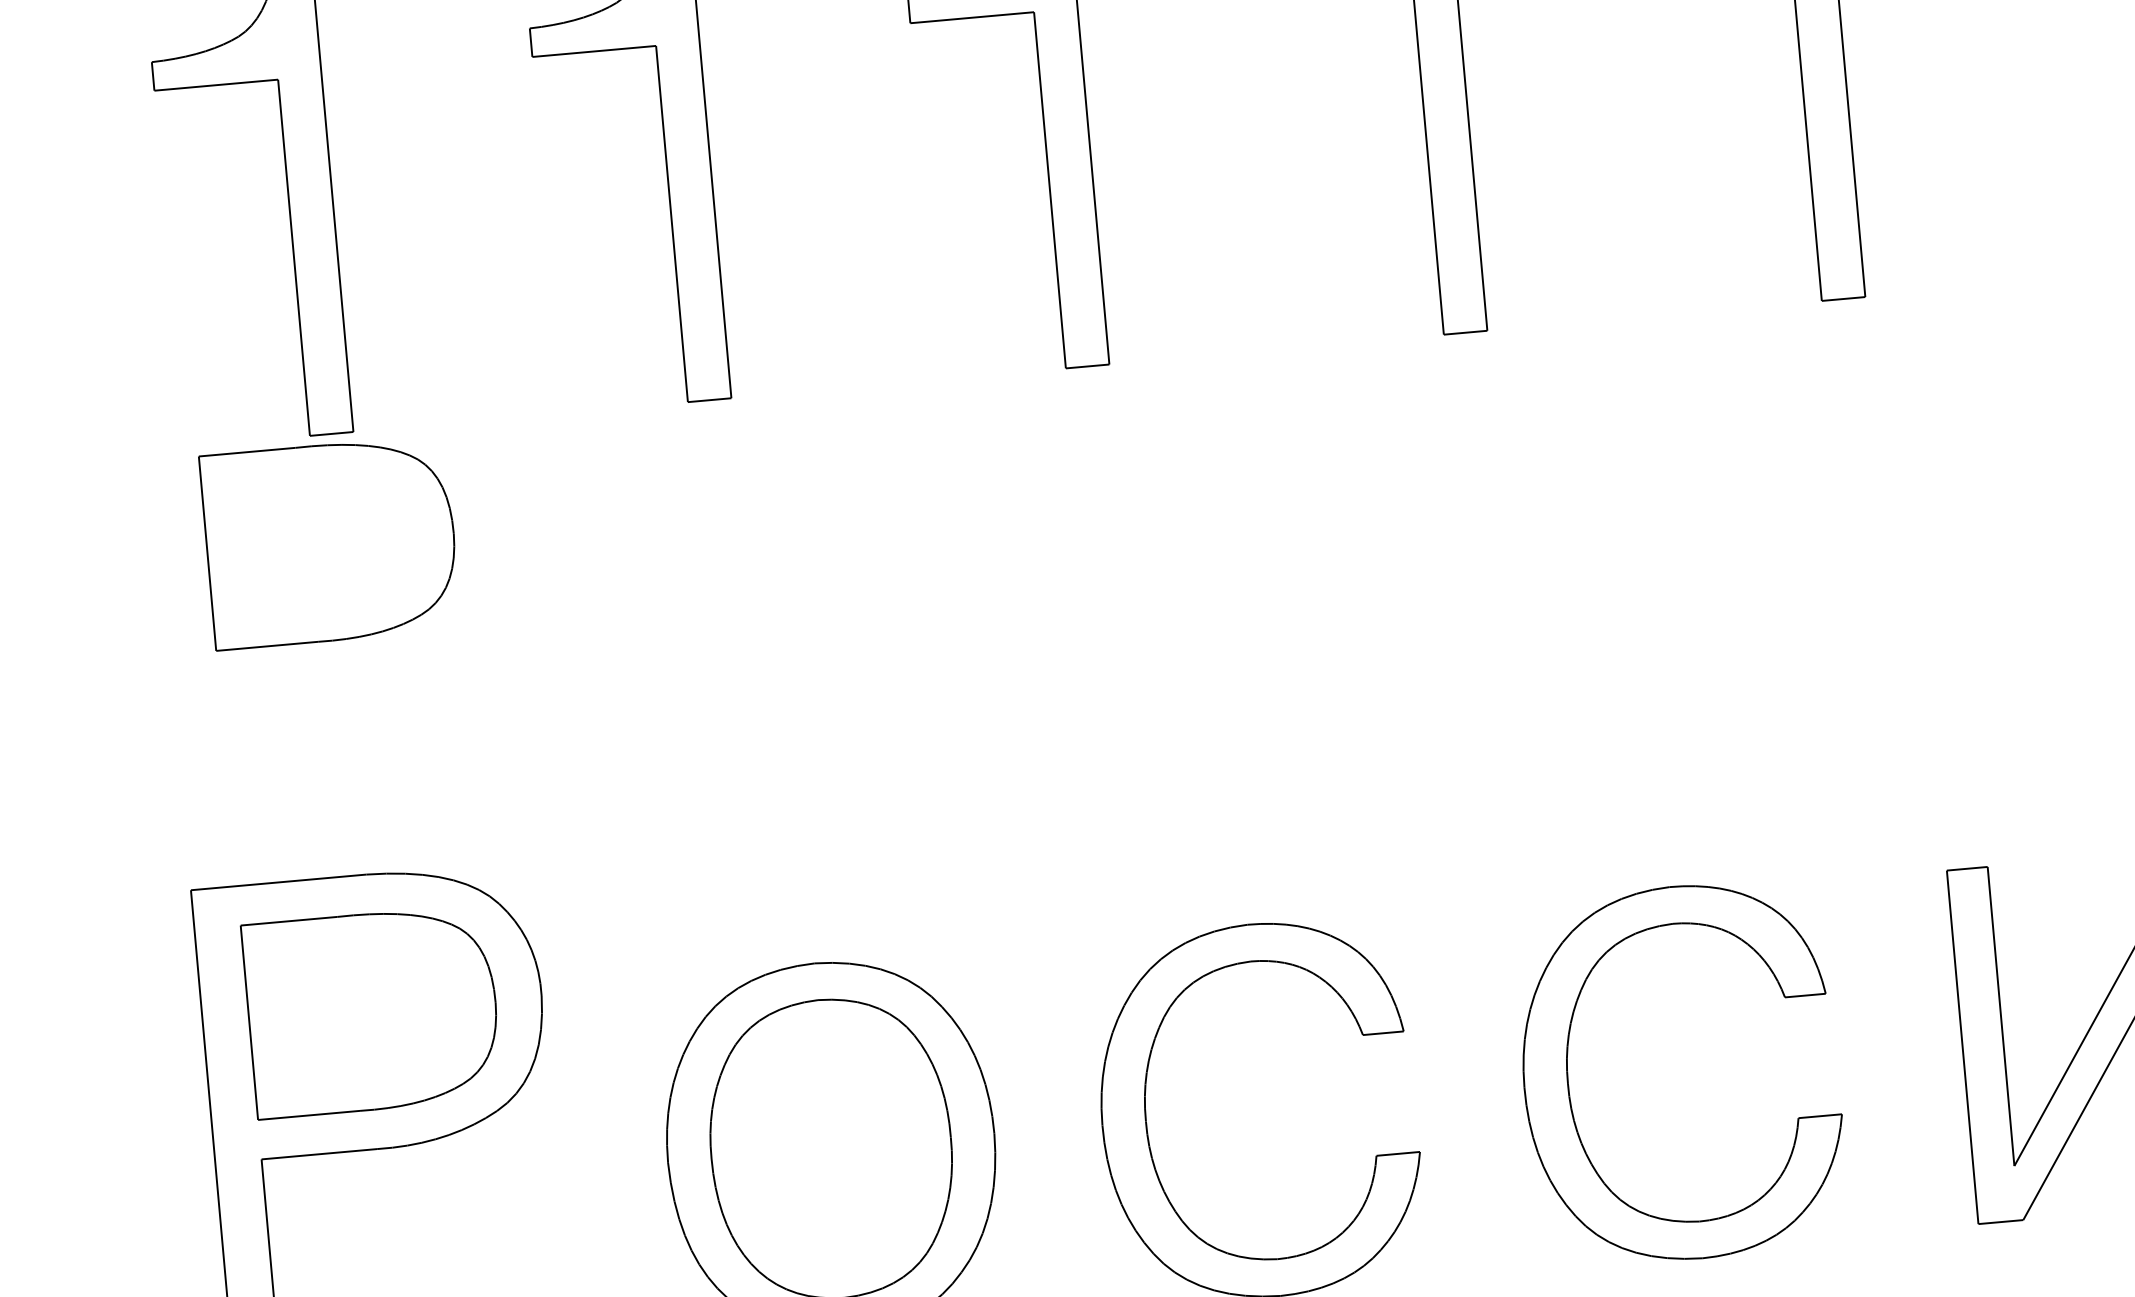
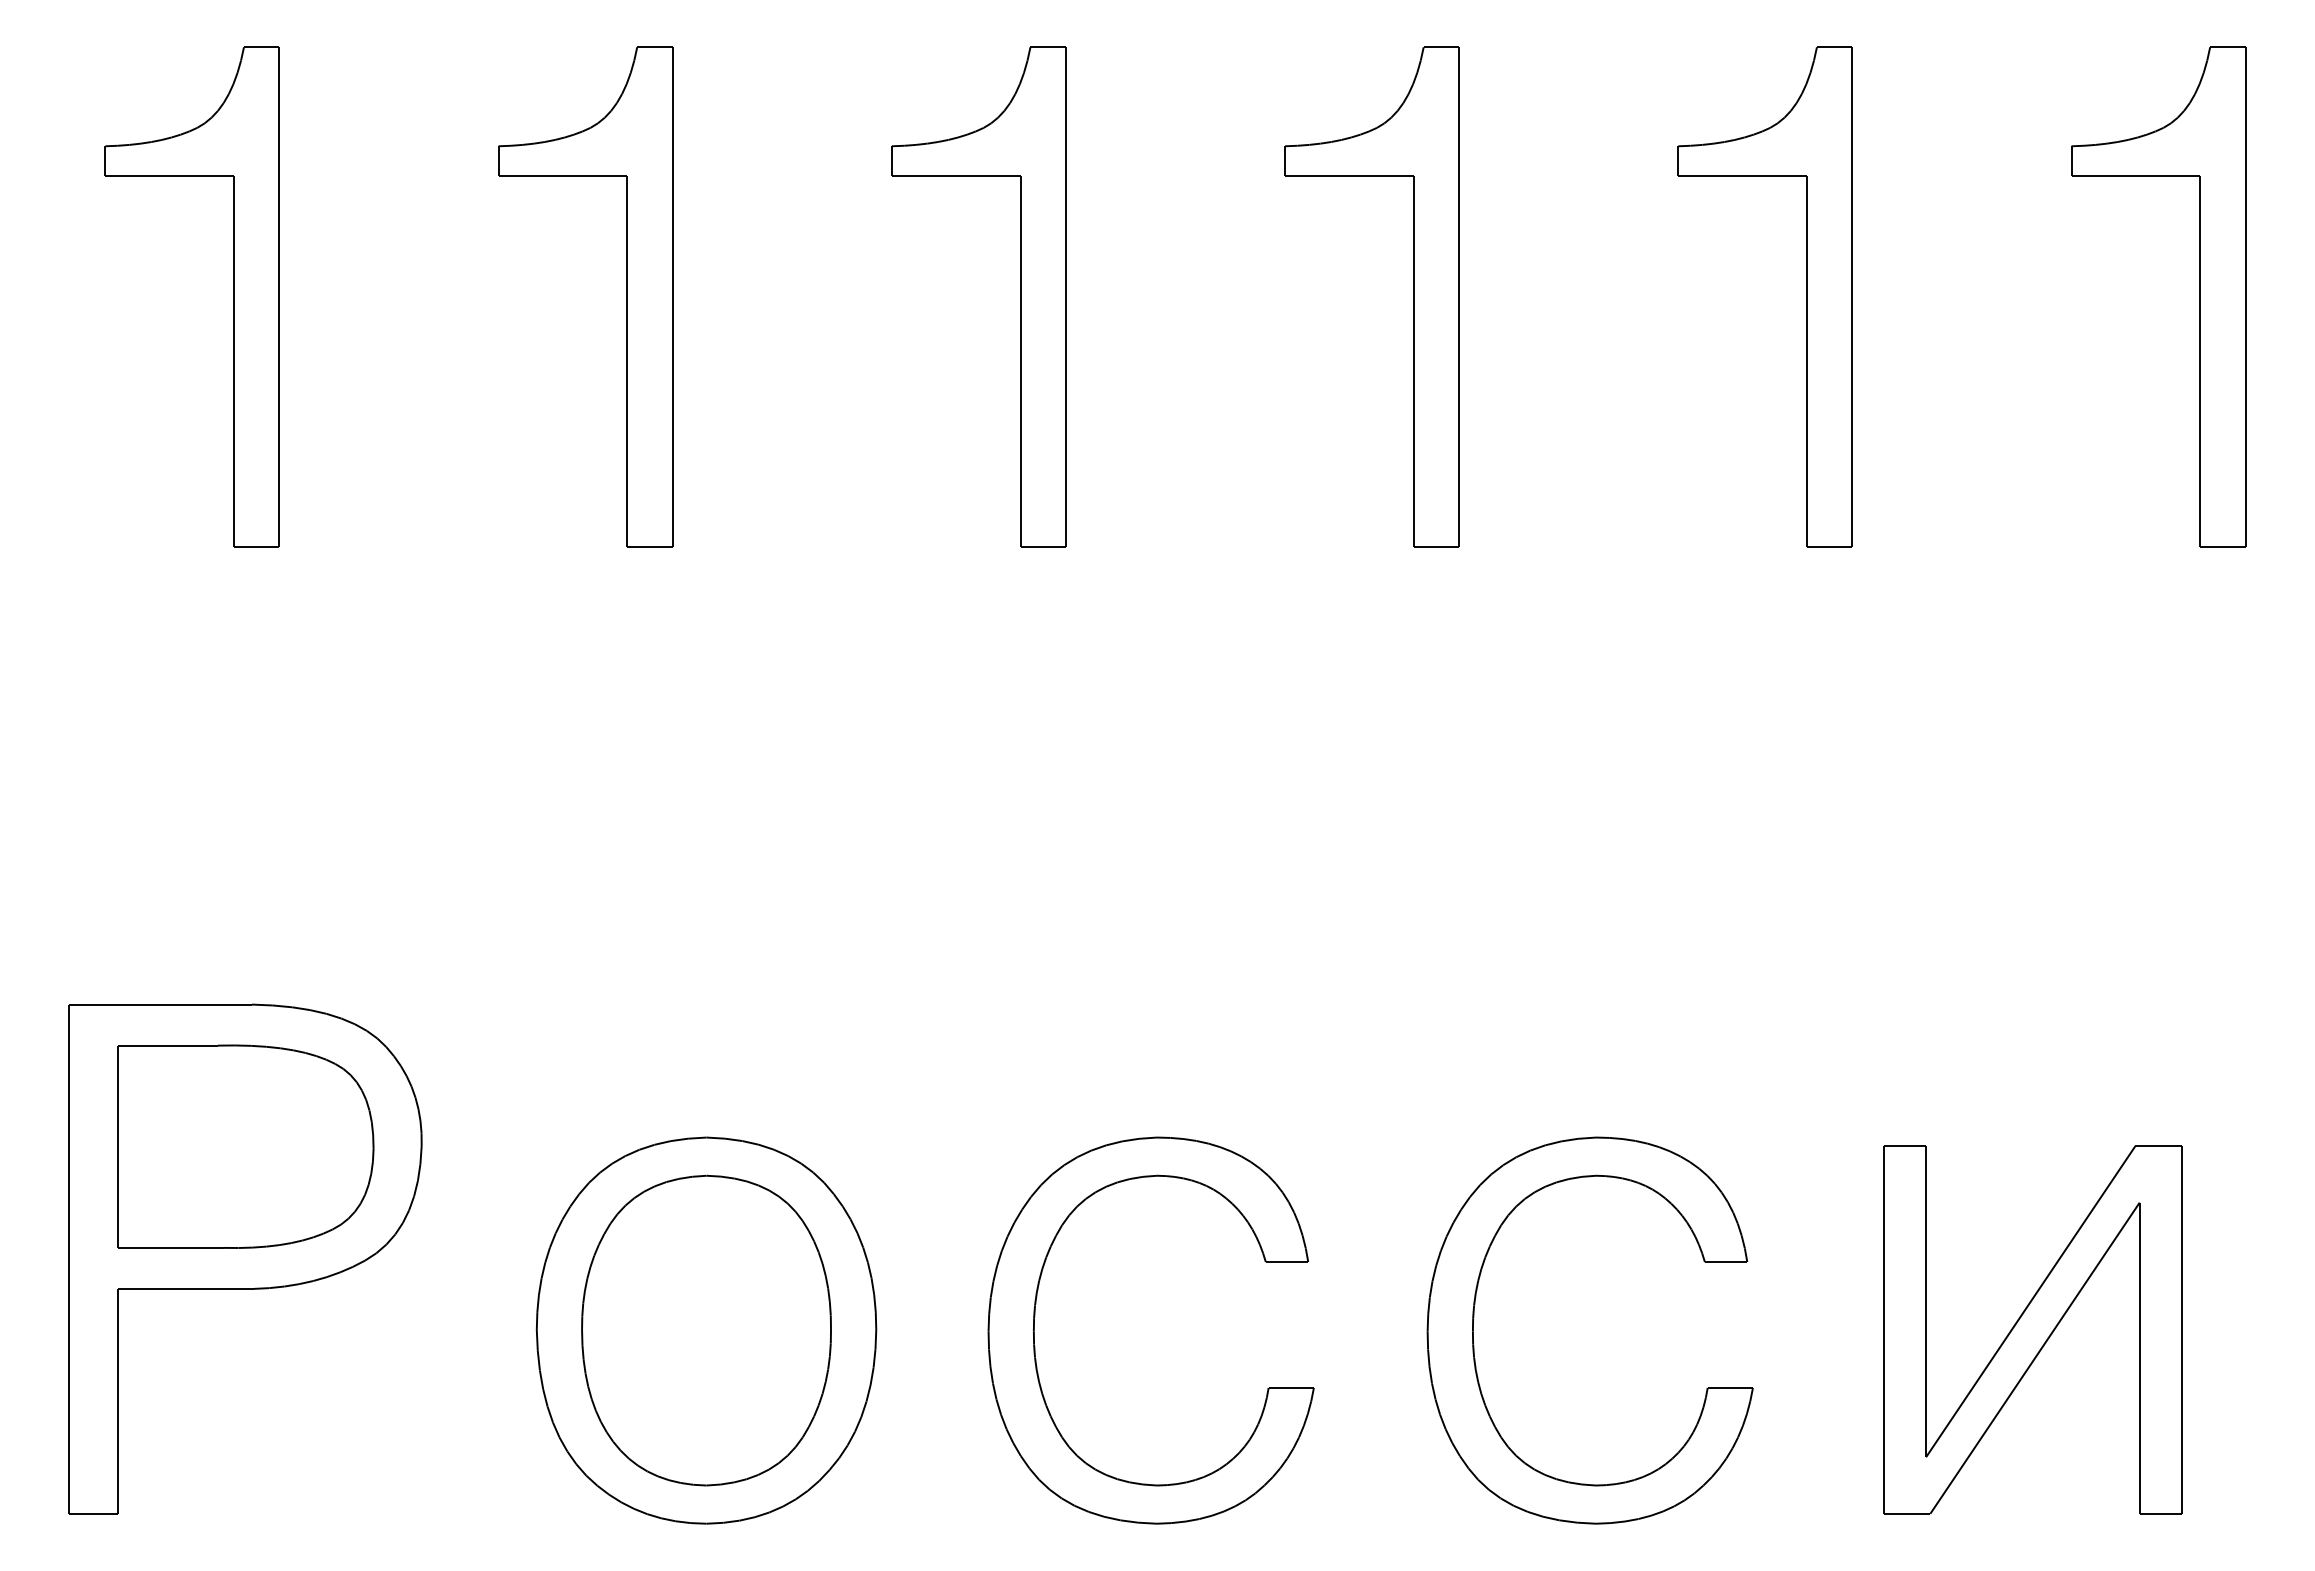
part: (330, 542) -> (245, 658), removed

